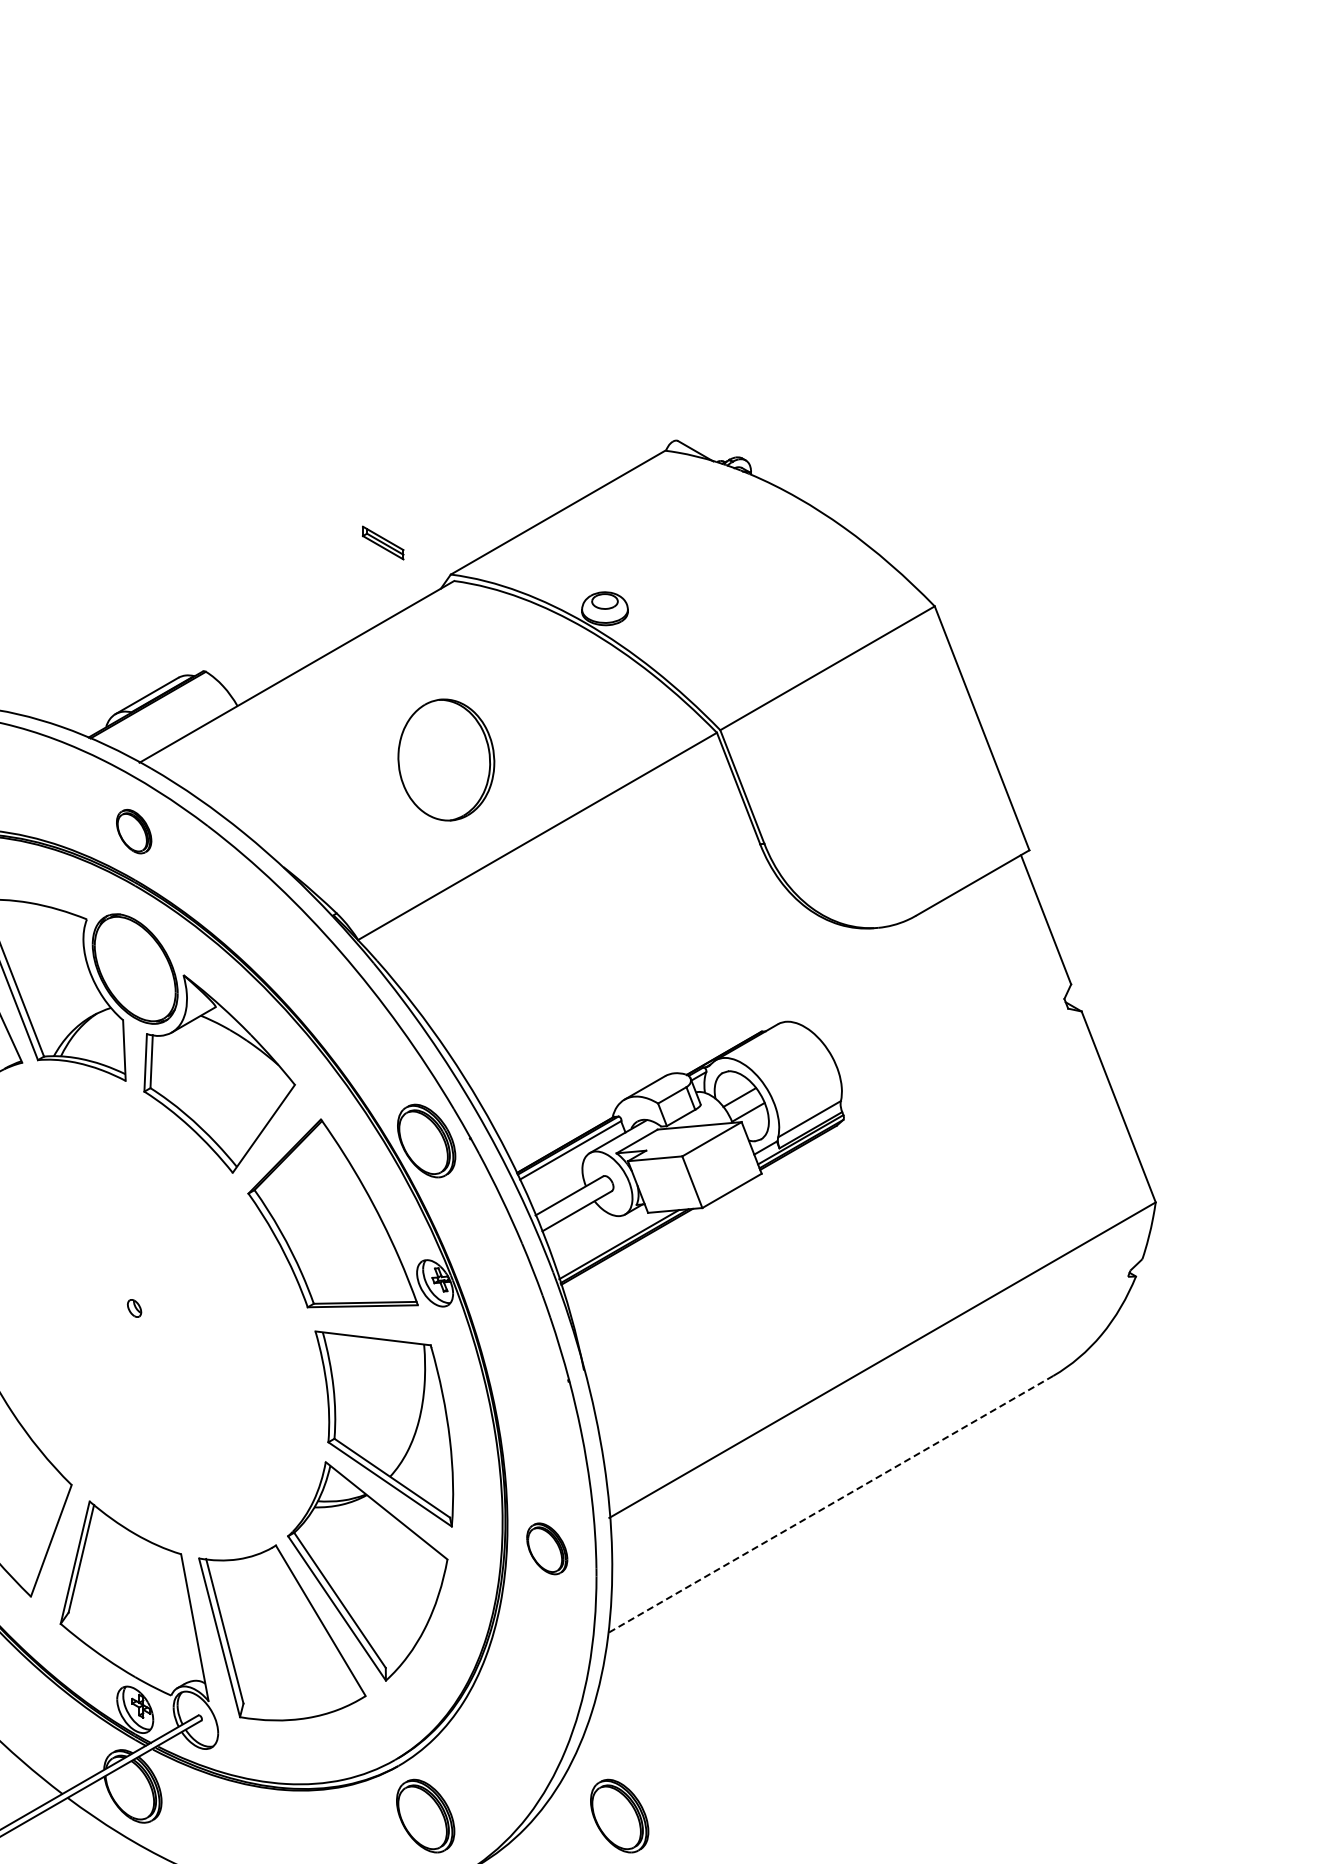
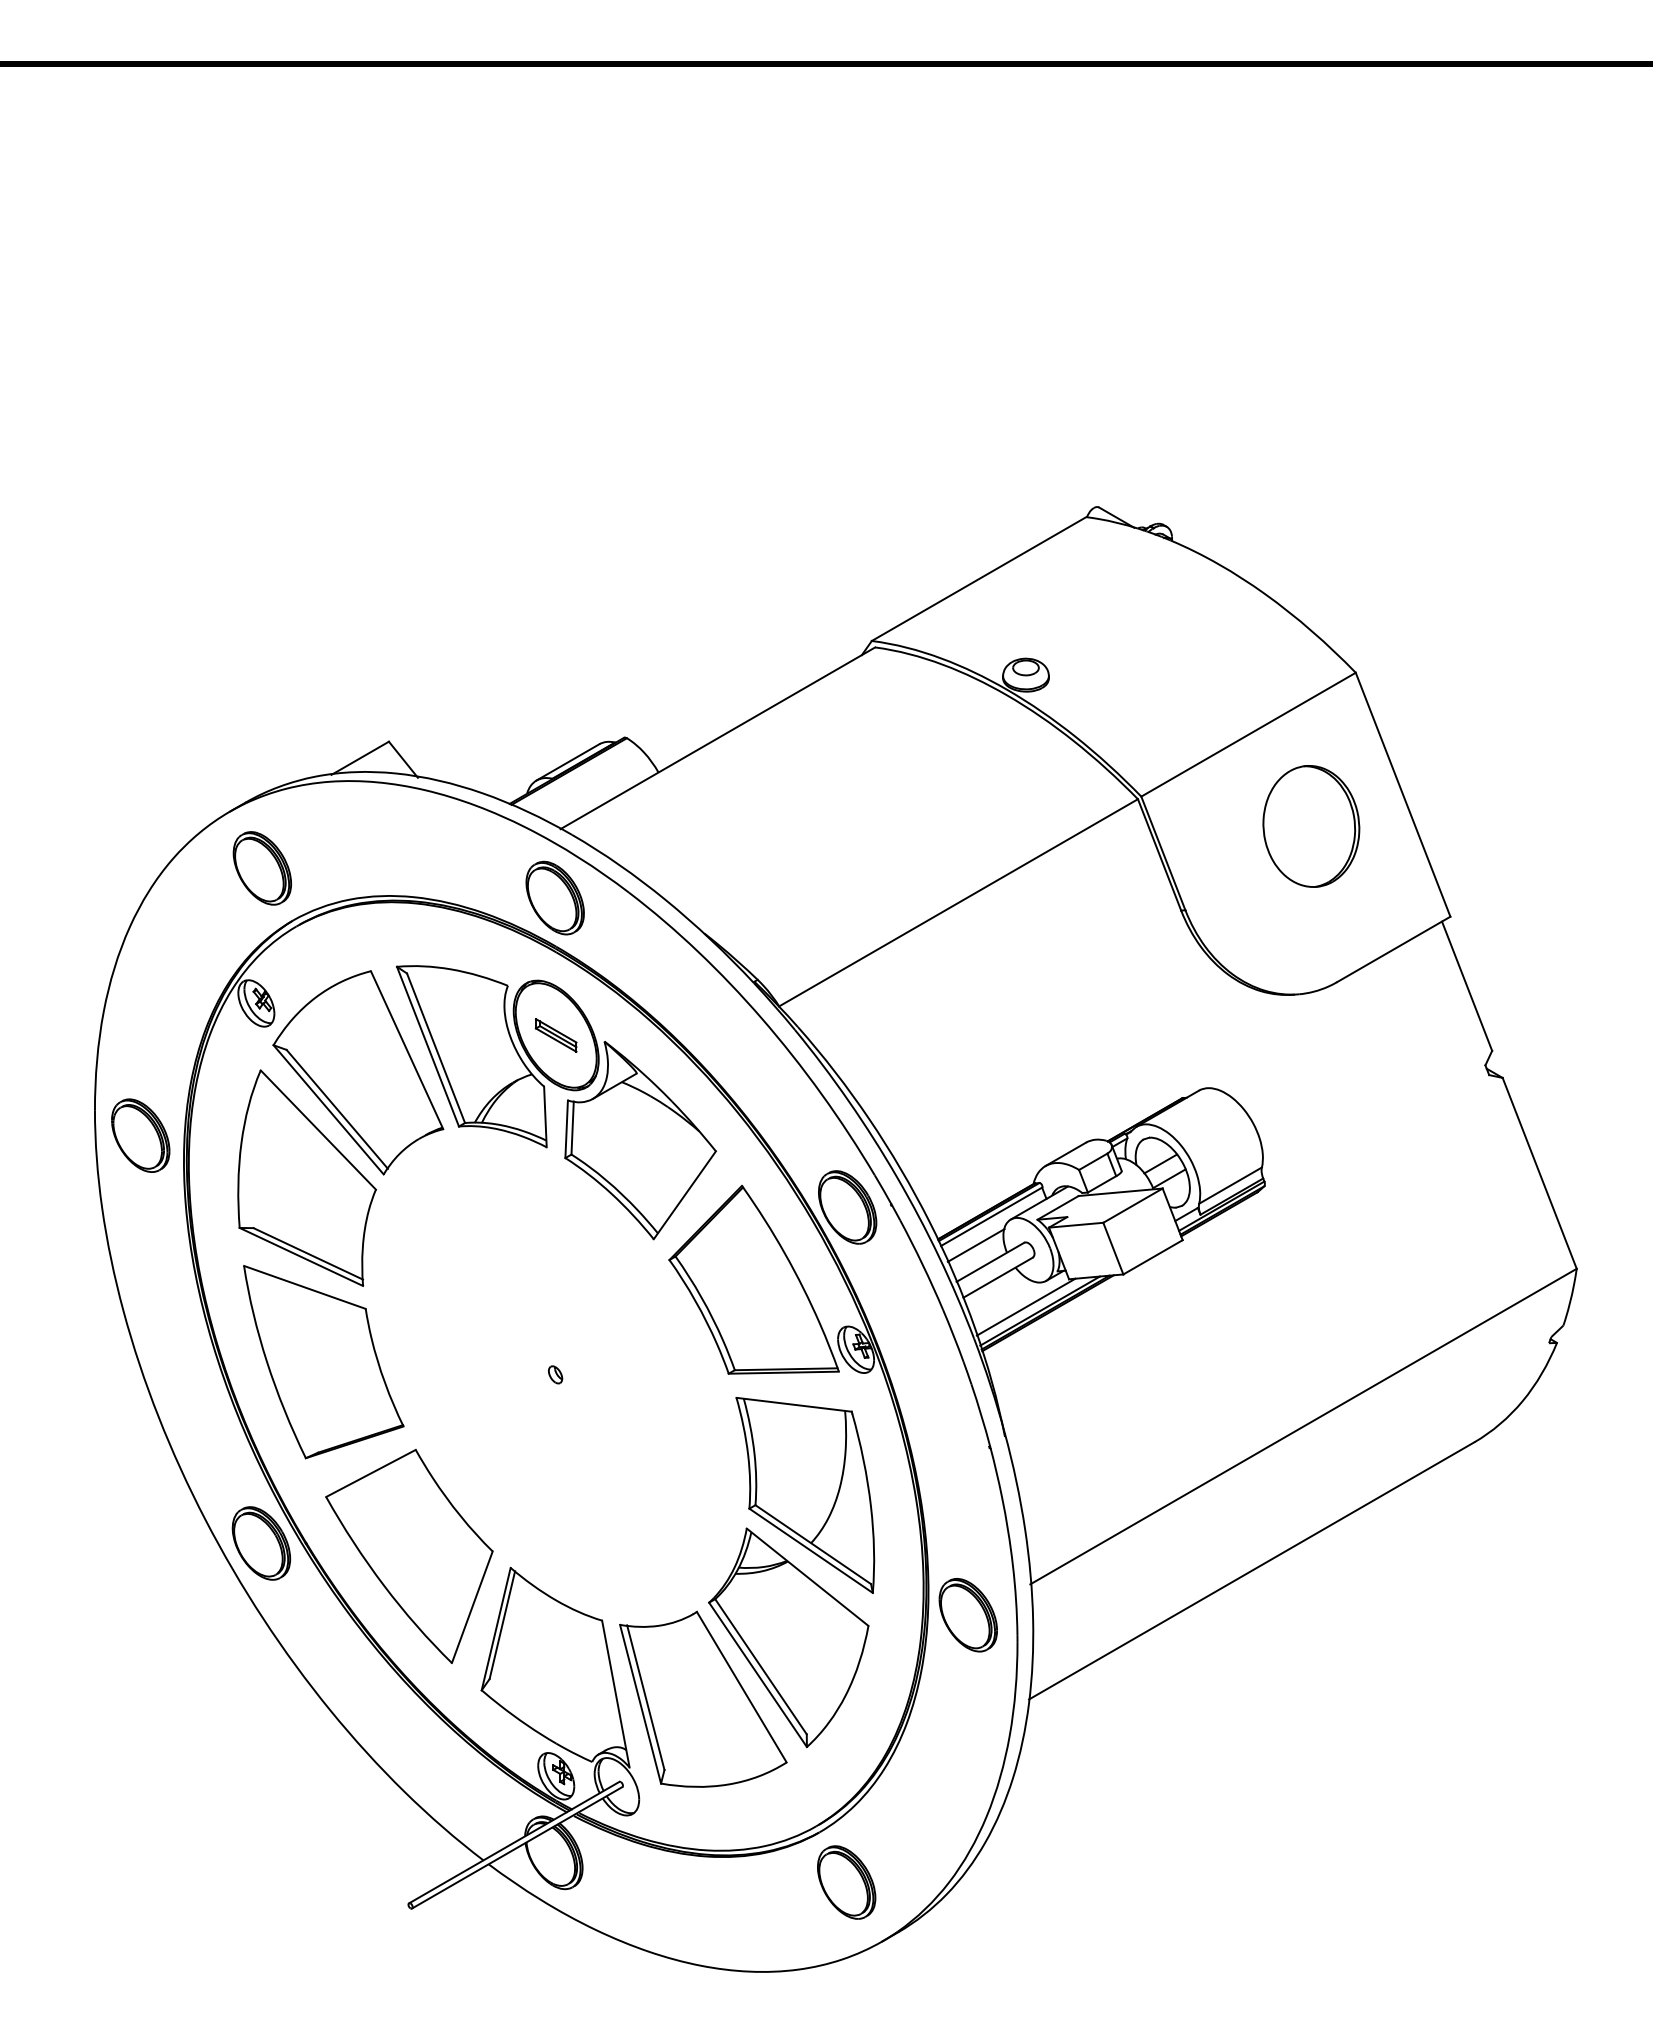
part: (382, 543) -> (555, 1035), moved
part: (446, 760) -> (1311, 826), moved
part: (133, 831) -> (554, 897), size x1.67
line: (554, 1179) -> (975, 1245), added
line: (604, 1240) -> (1025, 1306), added
line: (830, 1505) -> (1251, 1571), dashed -> solid
part: (546, 1549) -> (967, 1615), size x1.43
part: (619, 1816) -> (1040, 1882), removed

